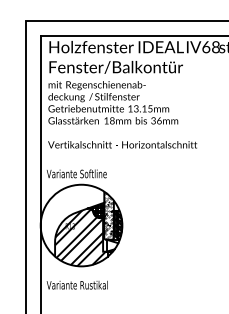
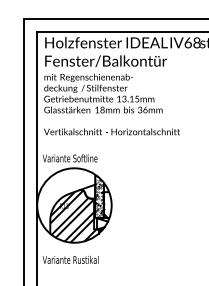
hatch: (95, 210) -> (87, 191), removed
hatch: (117, 225) -> (107, 205), removed

